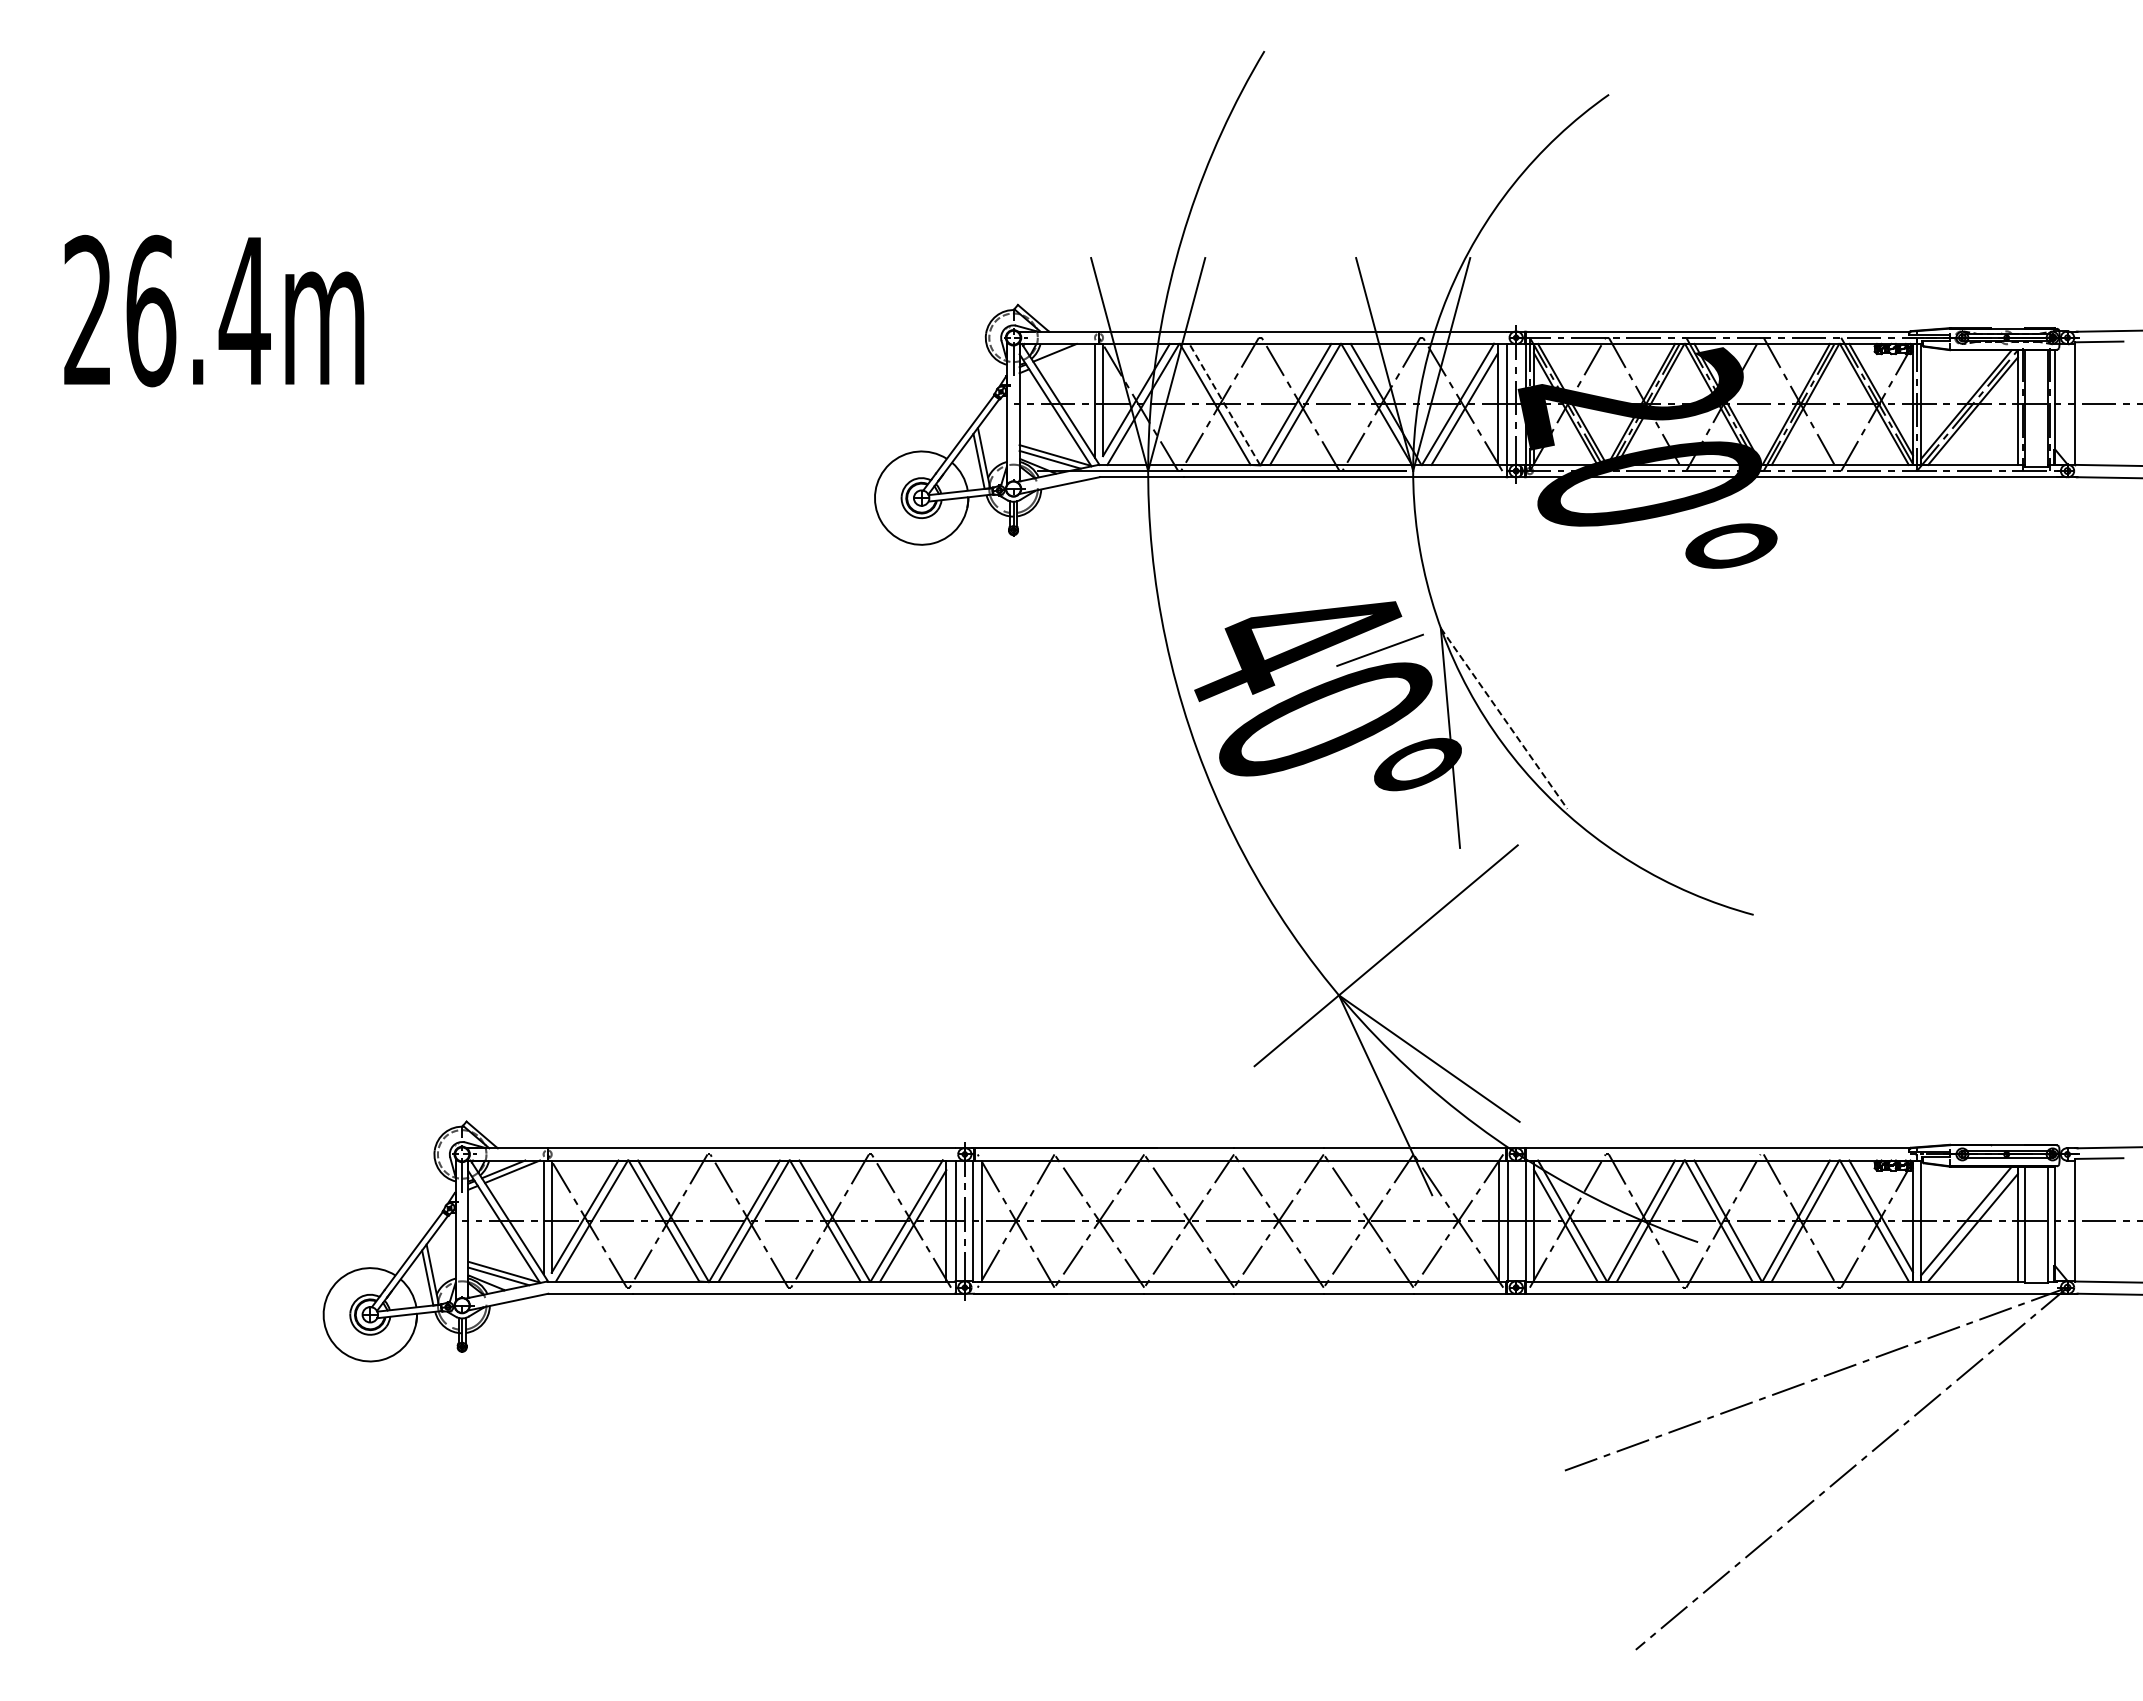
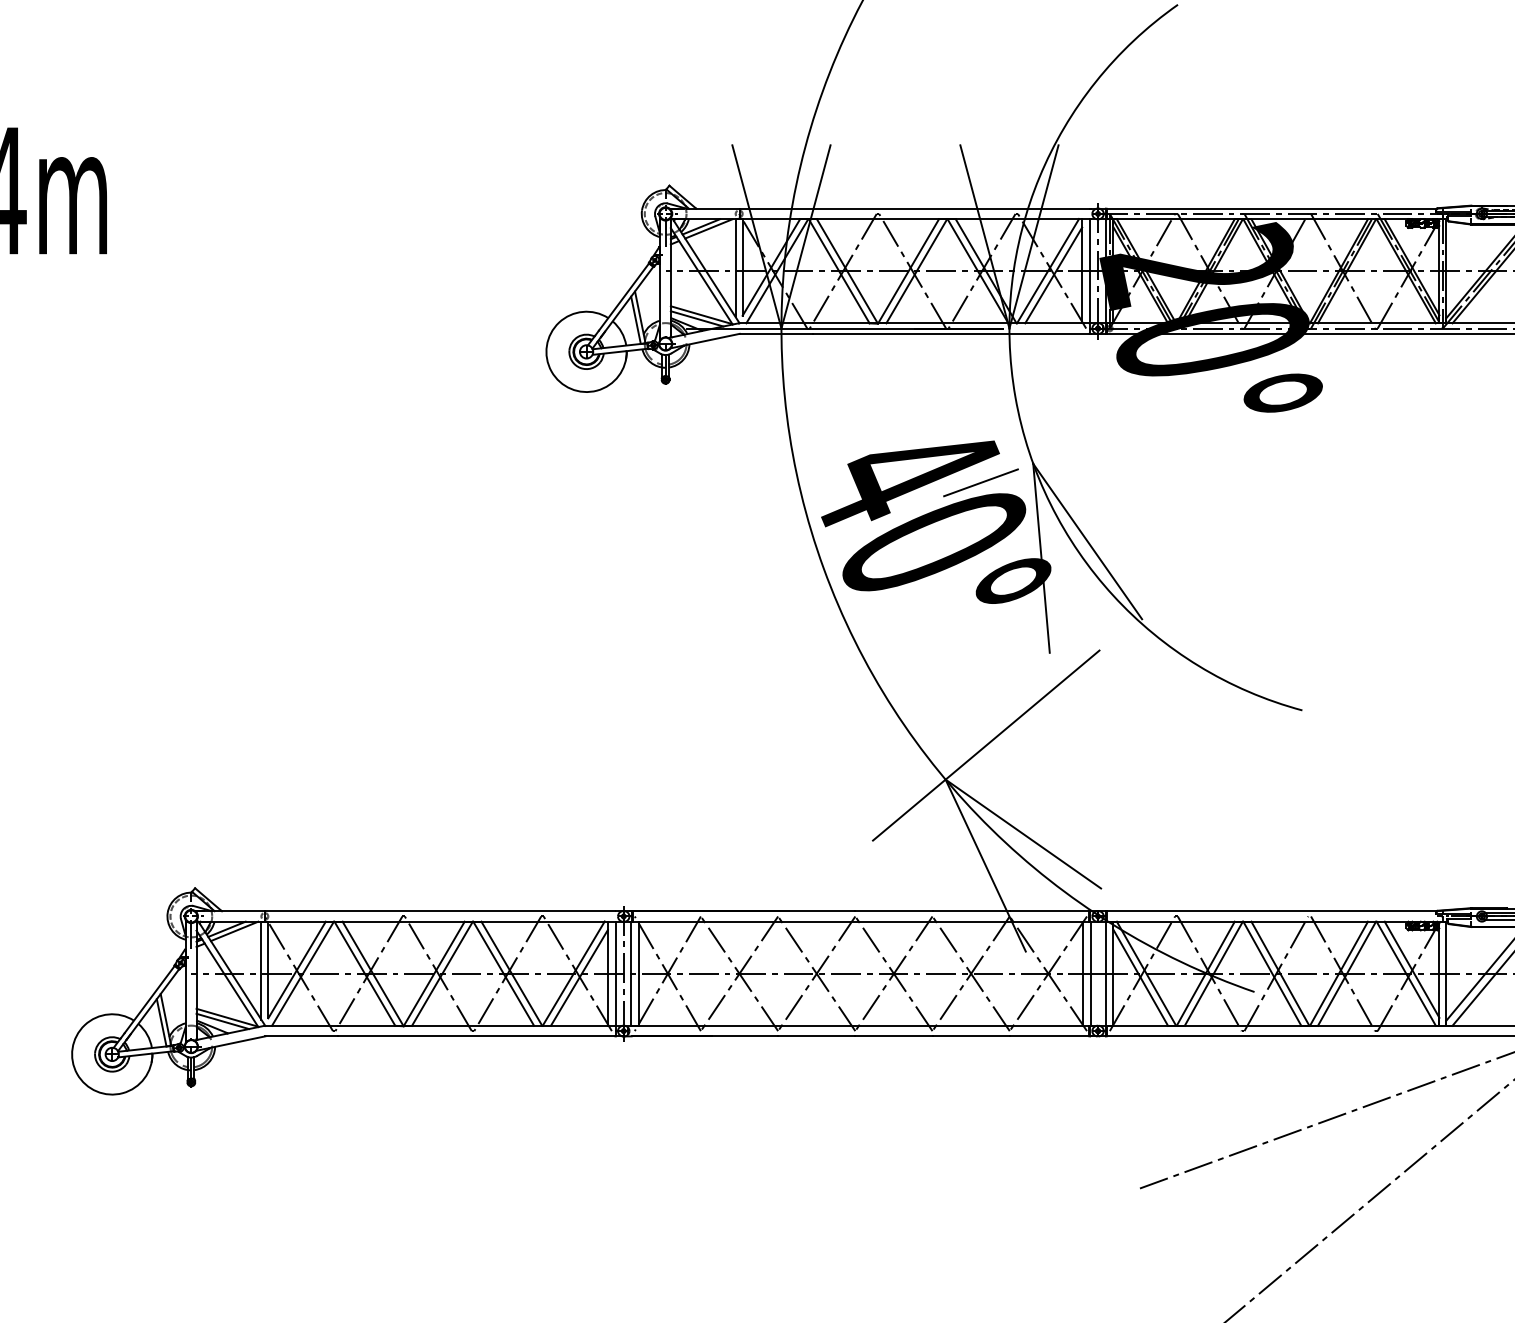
line: (1063, 354) -> (708, 228), added
line: (1224, 404) -> (847, 271), dashed -> solid
line: (1504, 719) -> (1088, 542), dashed -> solid

